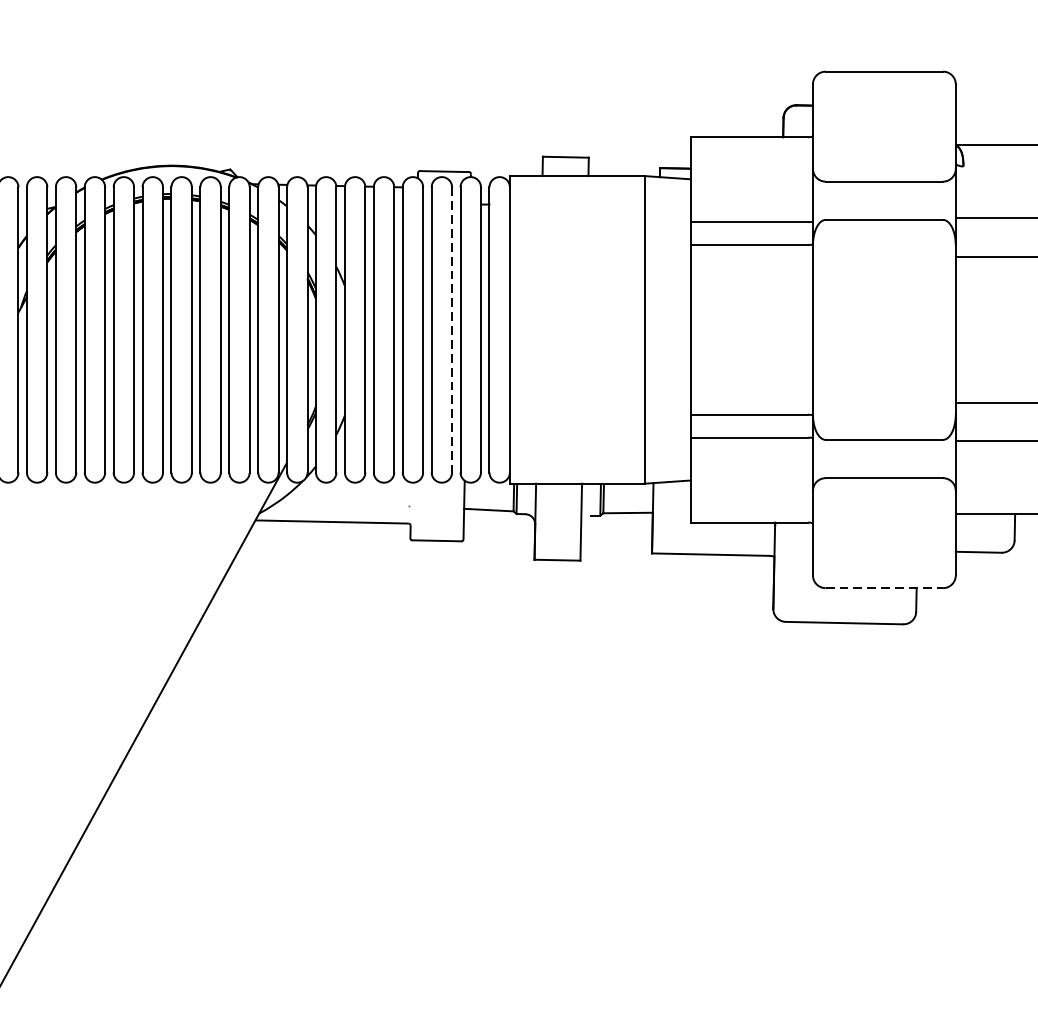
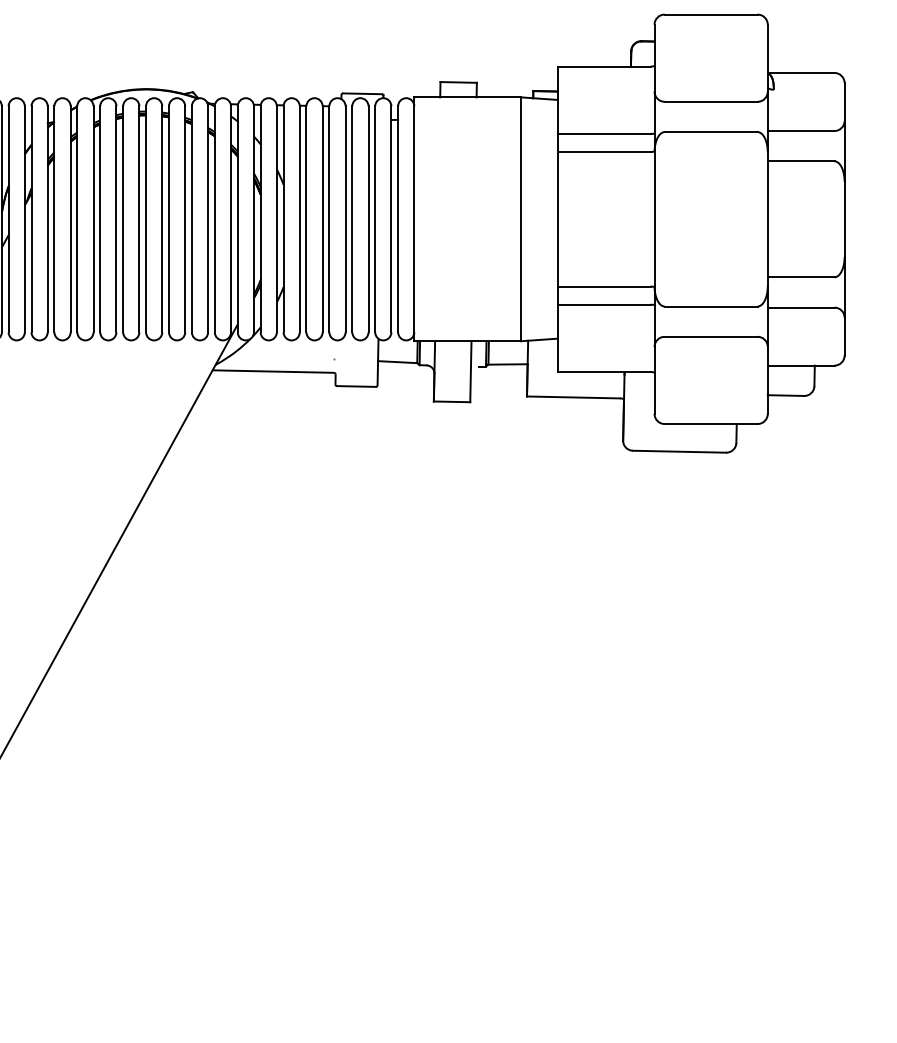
line: (452, 330) -> (368, 219), dashed -> solid
line: (884, 588) -> (711, 424), dashed -> solid

